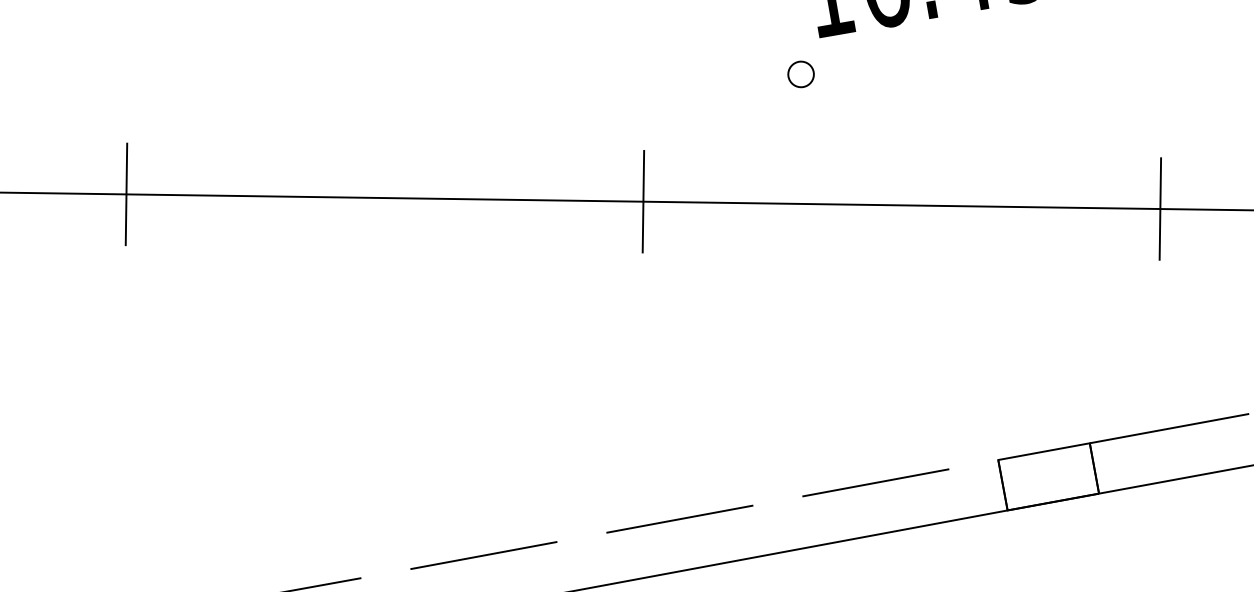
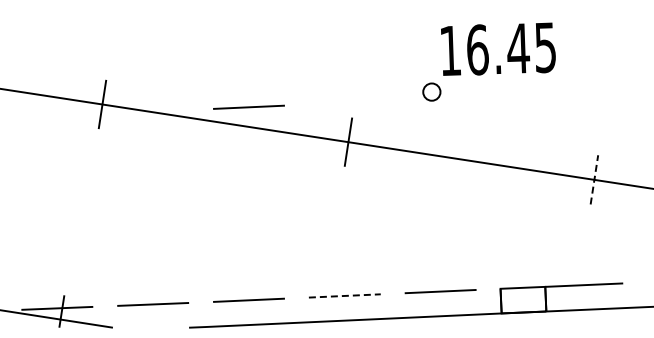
circle: (801, 73) -> (432, 91), size x1.4
line: (427, 156) -> (248, 106), added
line: (1160, 208) -> (594, 179), solid -> dashed
line: (679, 518) -> (344, 295), solid -> dashed

